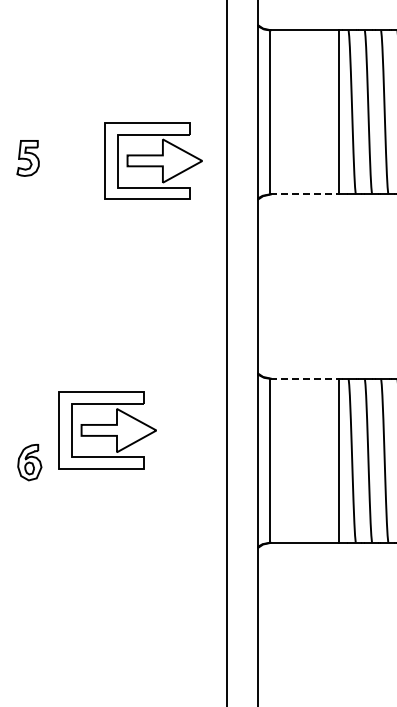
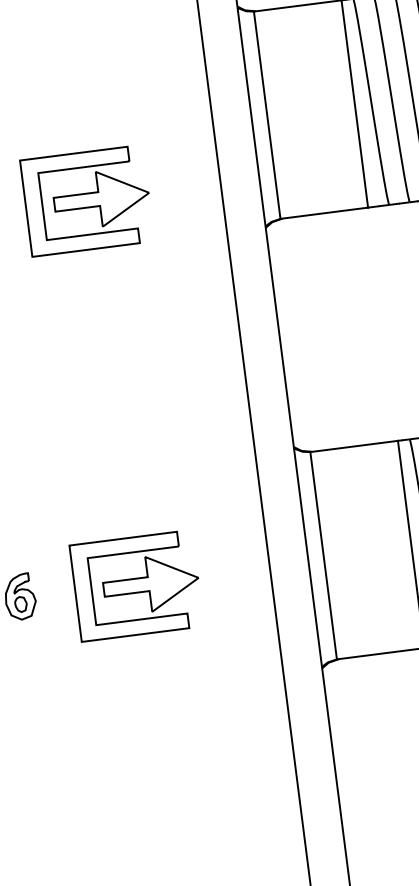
part: (153, 160) -> (87, 200), moved
line: (305, 194) -> (325, 213), dashed -> solid
line: (305, 378) -> (355, 445), dashed -> solid
part: (107, 430) -> (136, 585), moved

